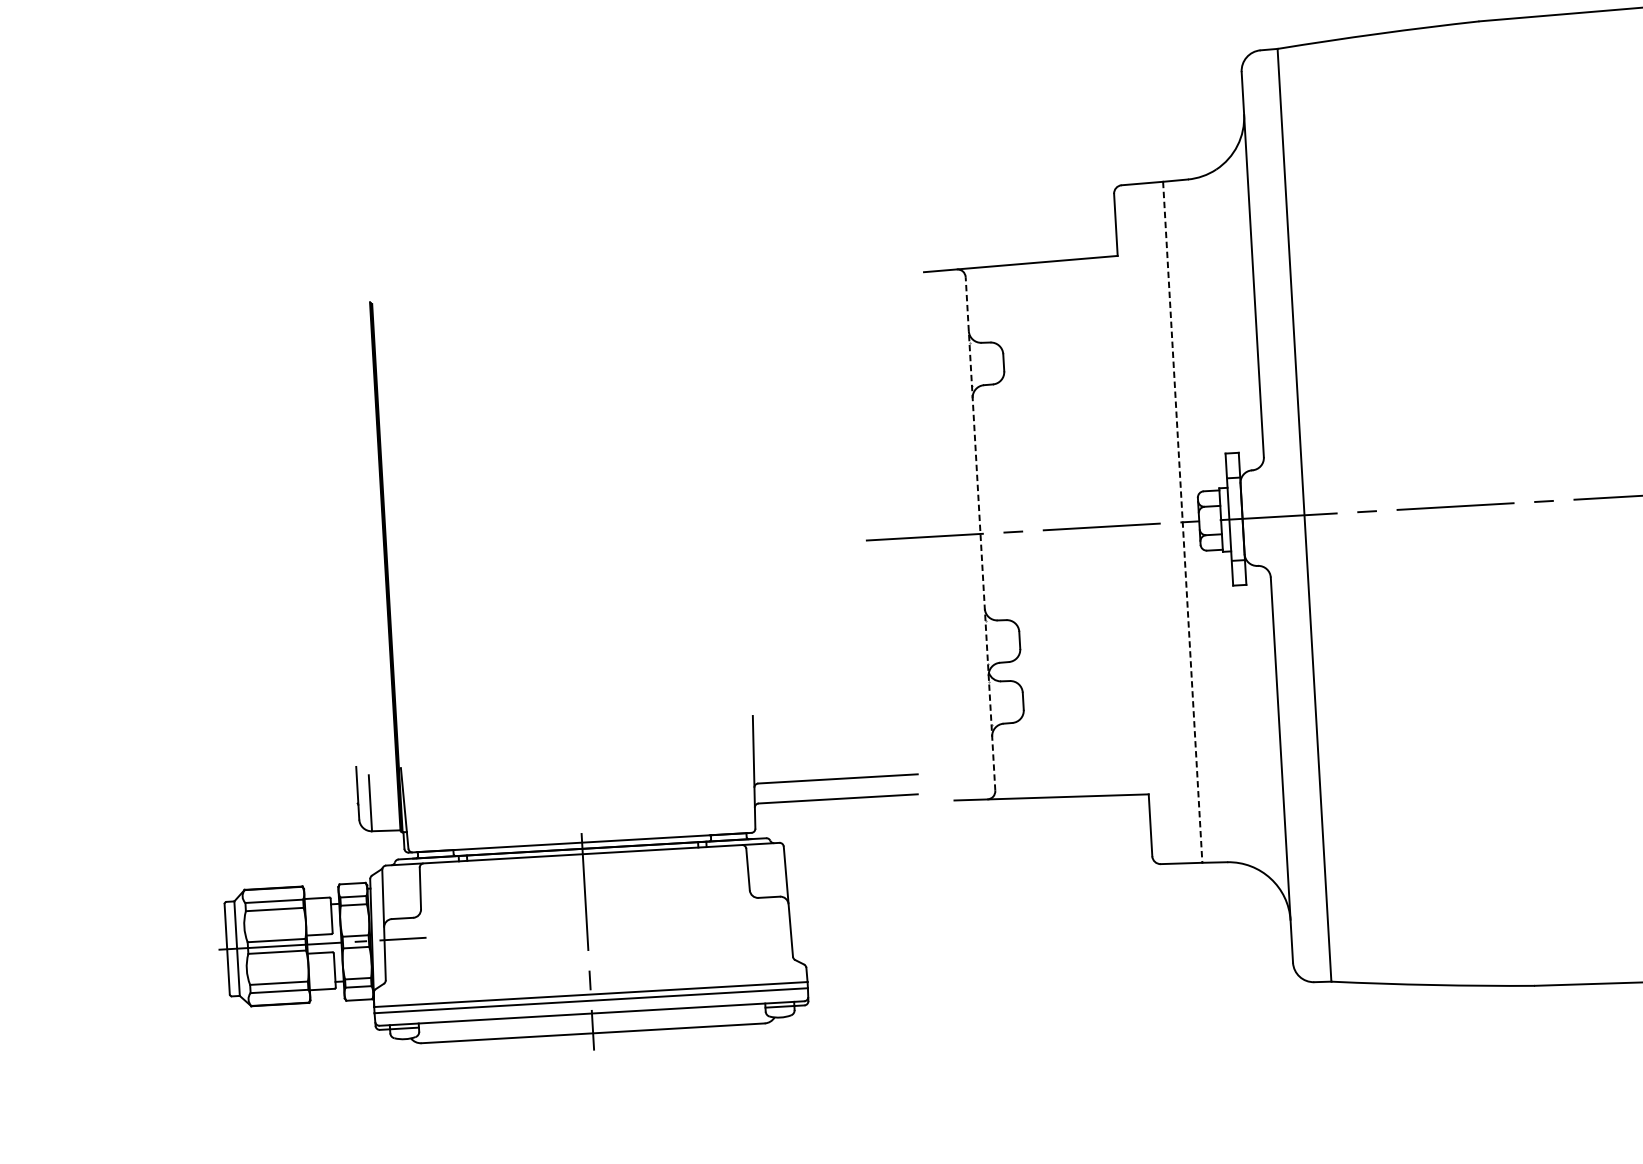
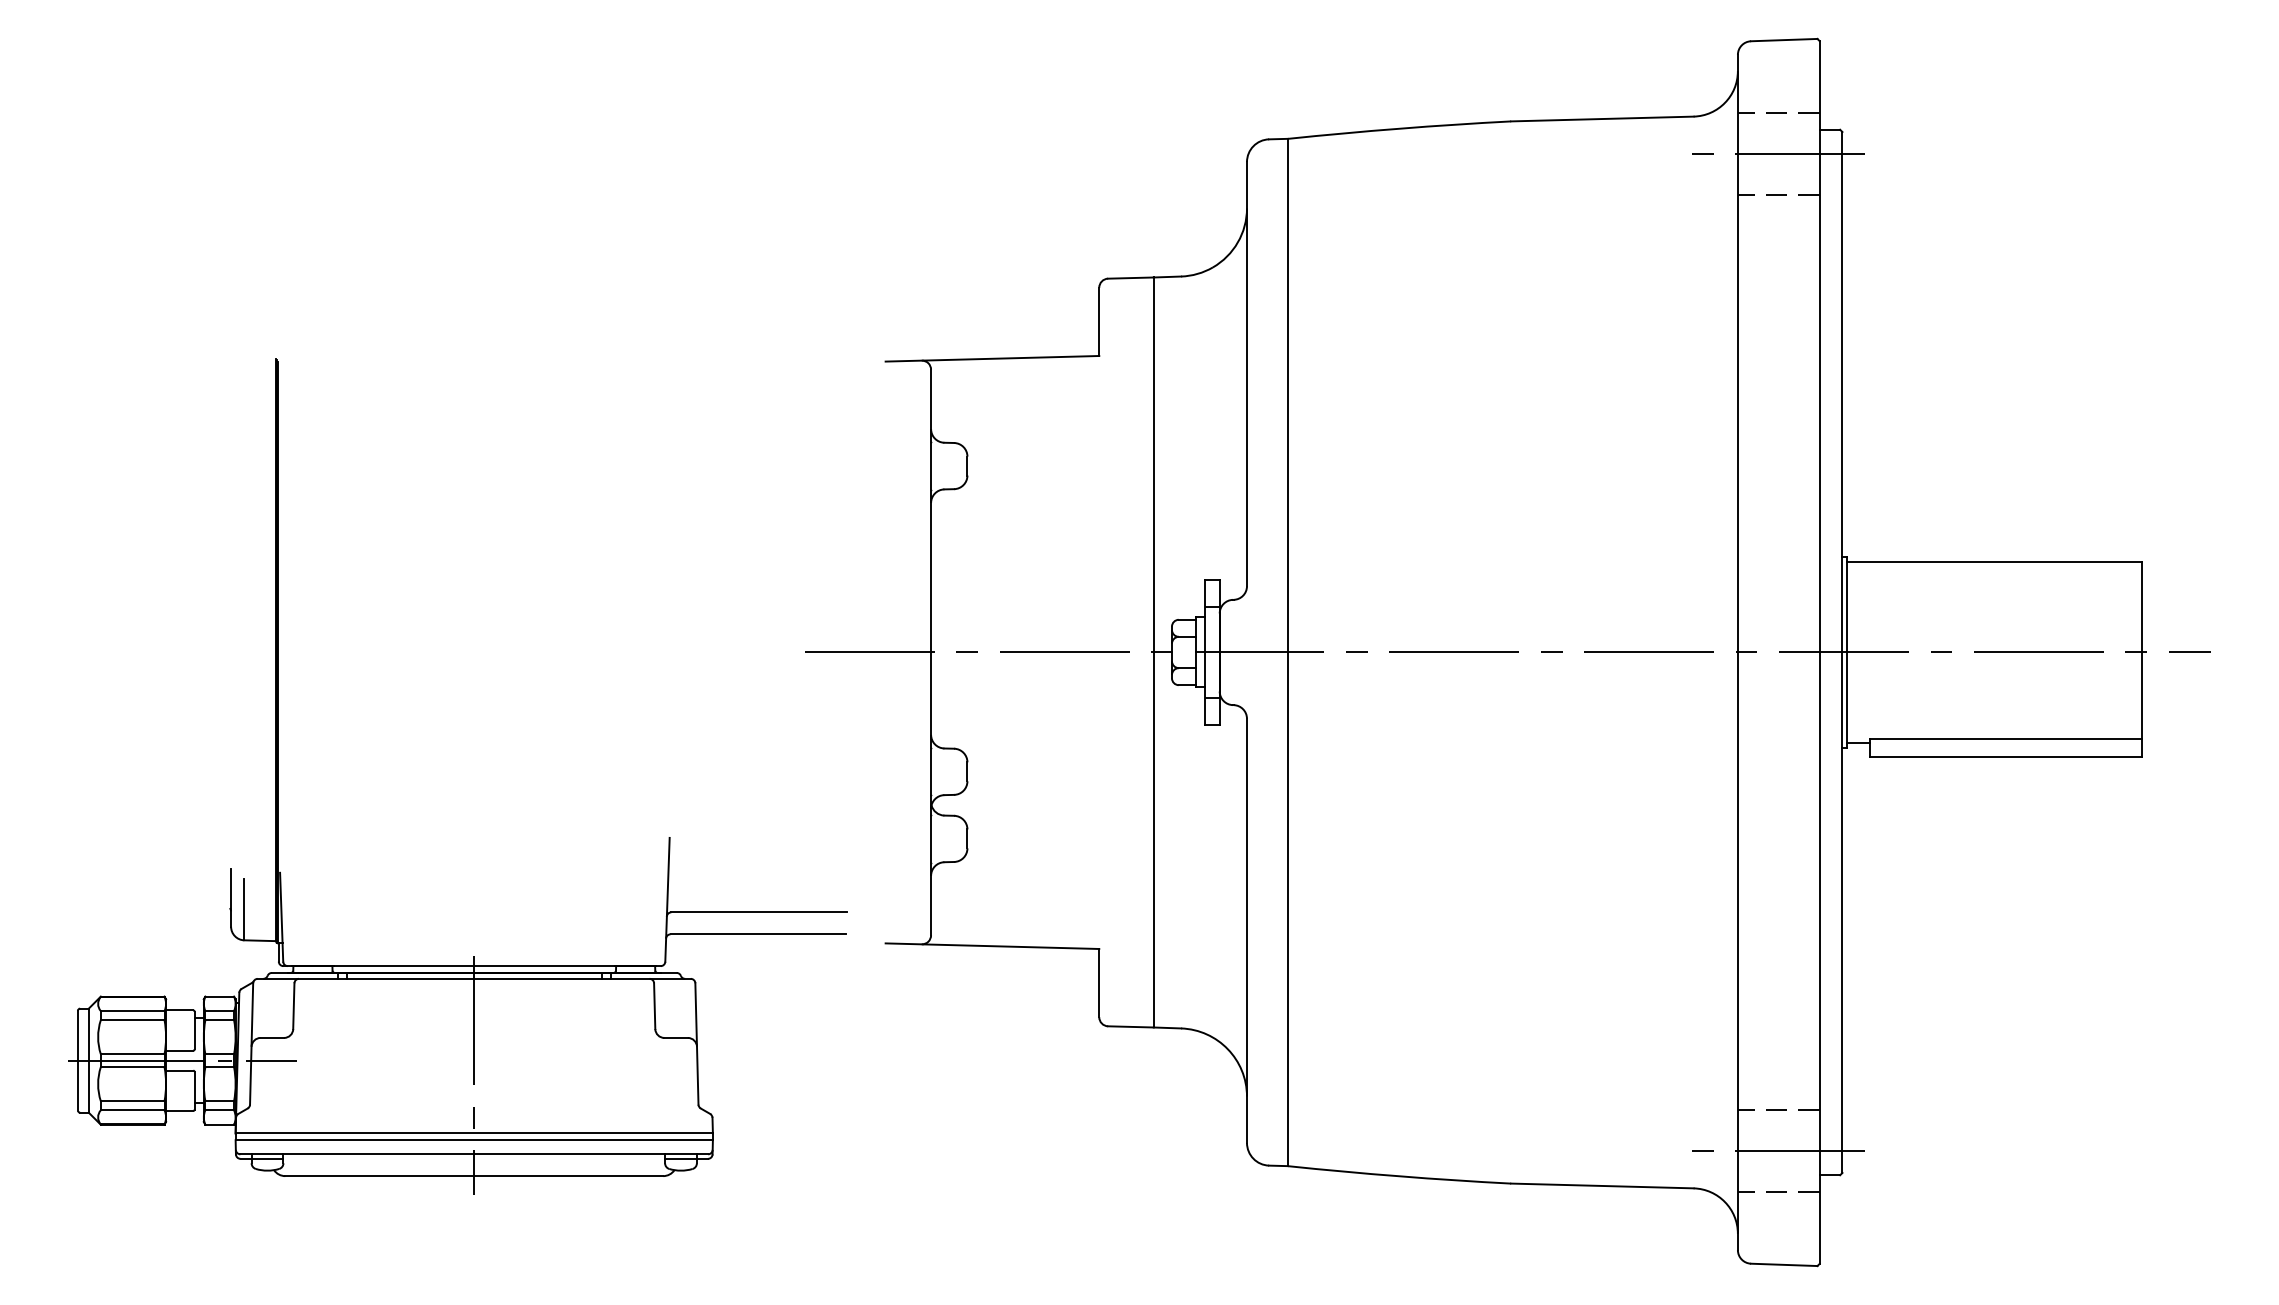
line: (1182, 522) -> (1153, 652), dashed -> solid
line: (980, 533) -> (931, 652), dashed -> solid

